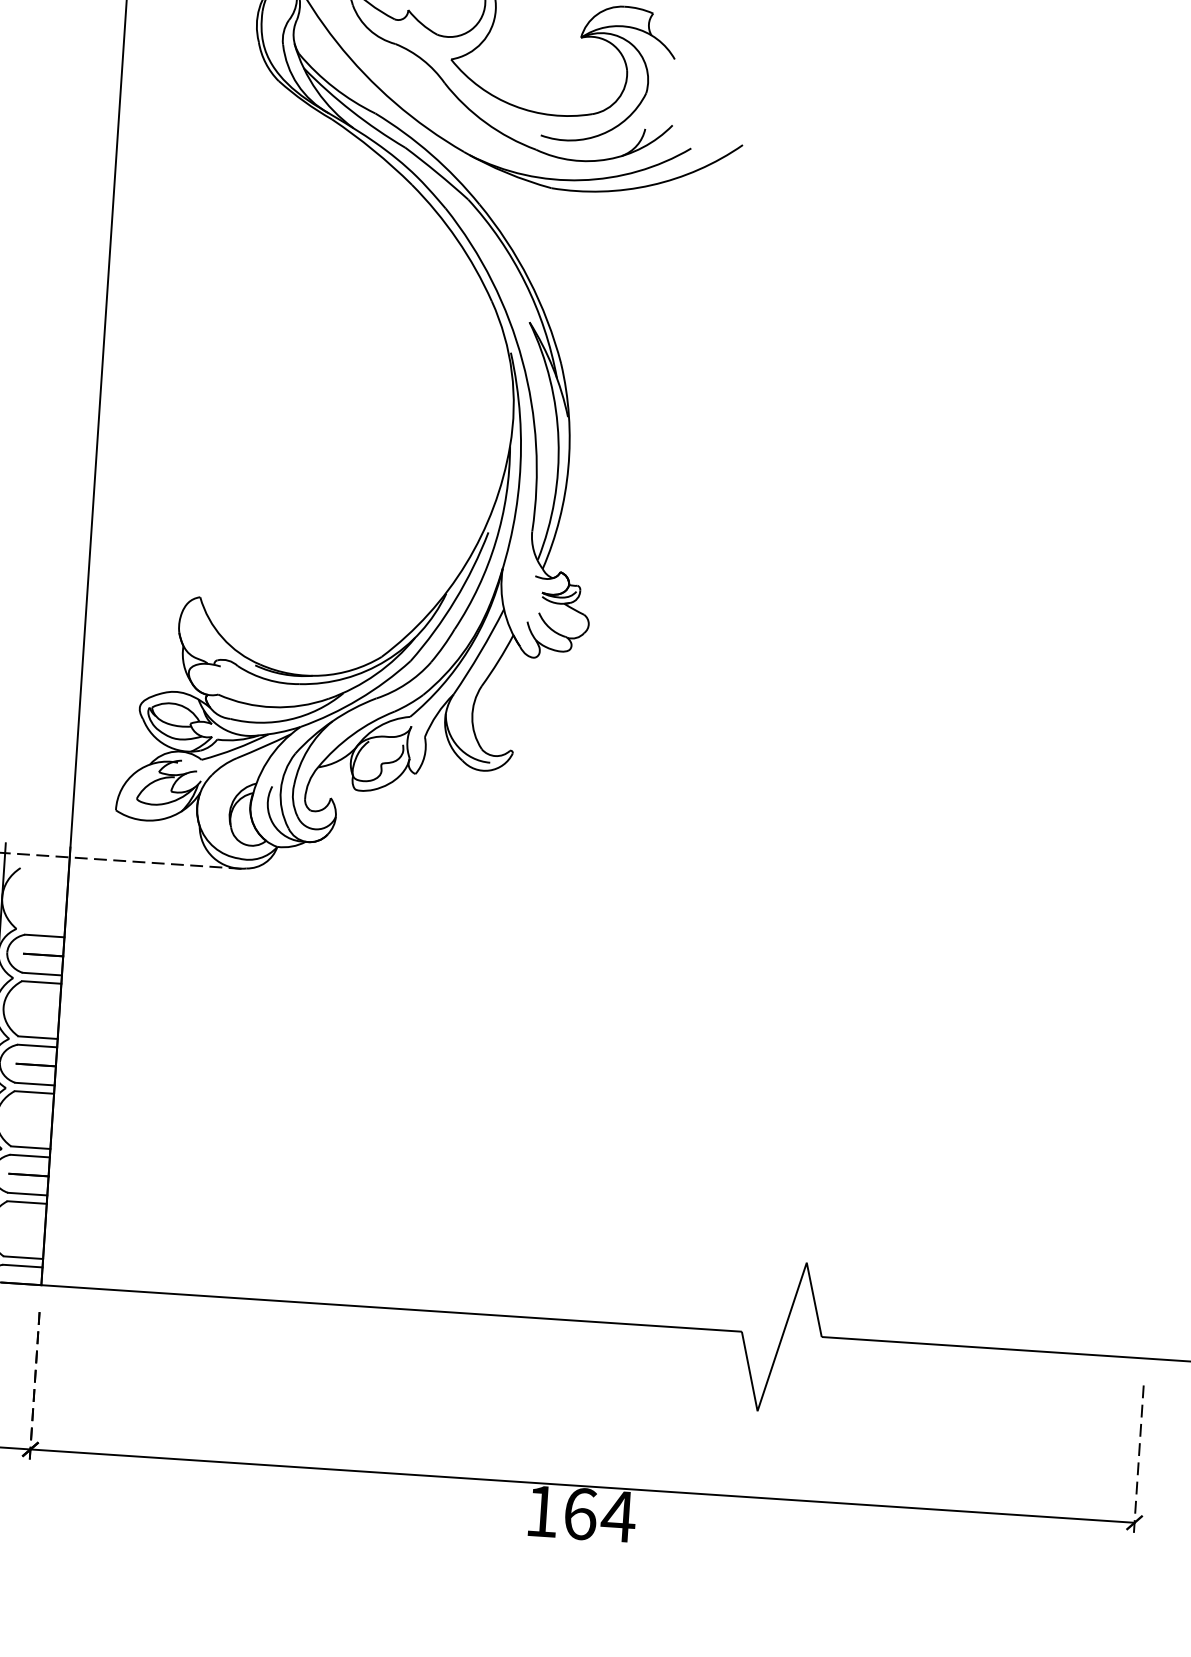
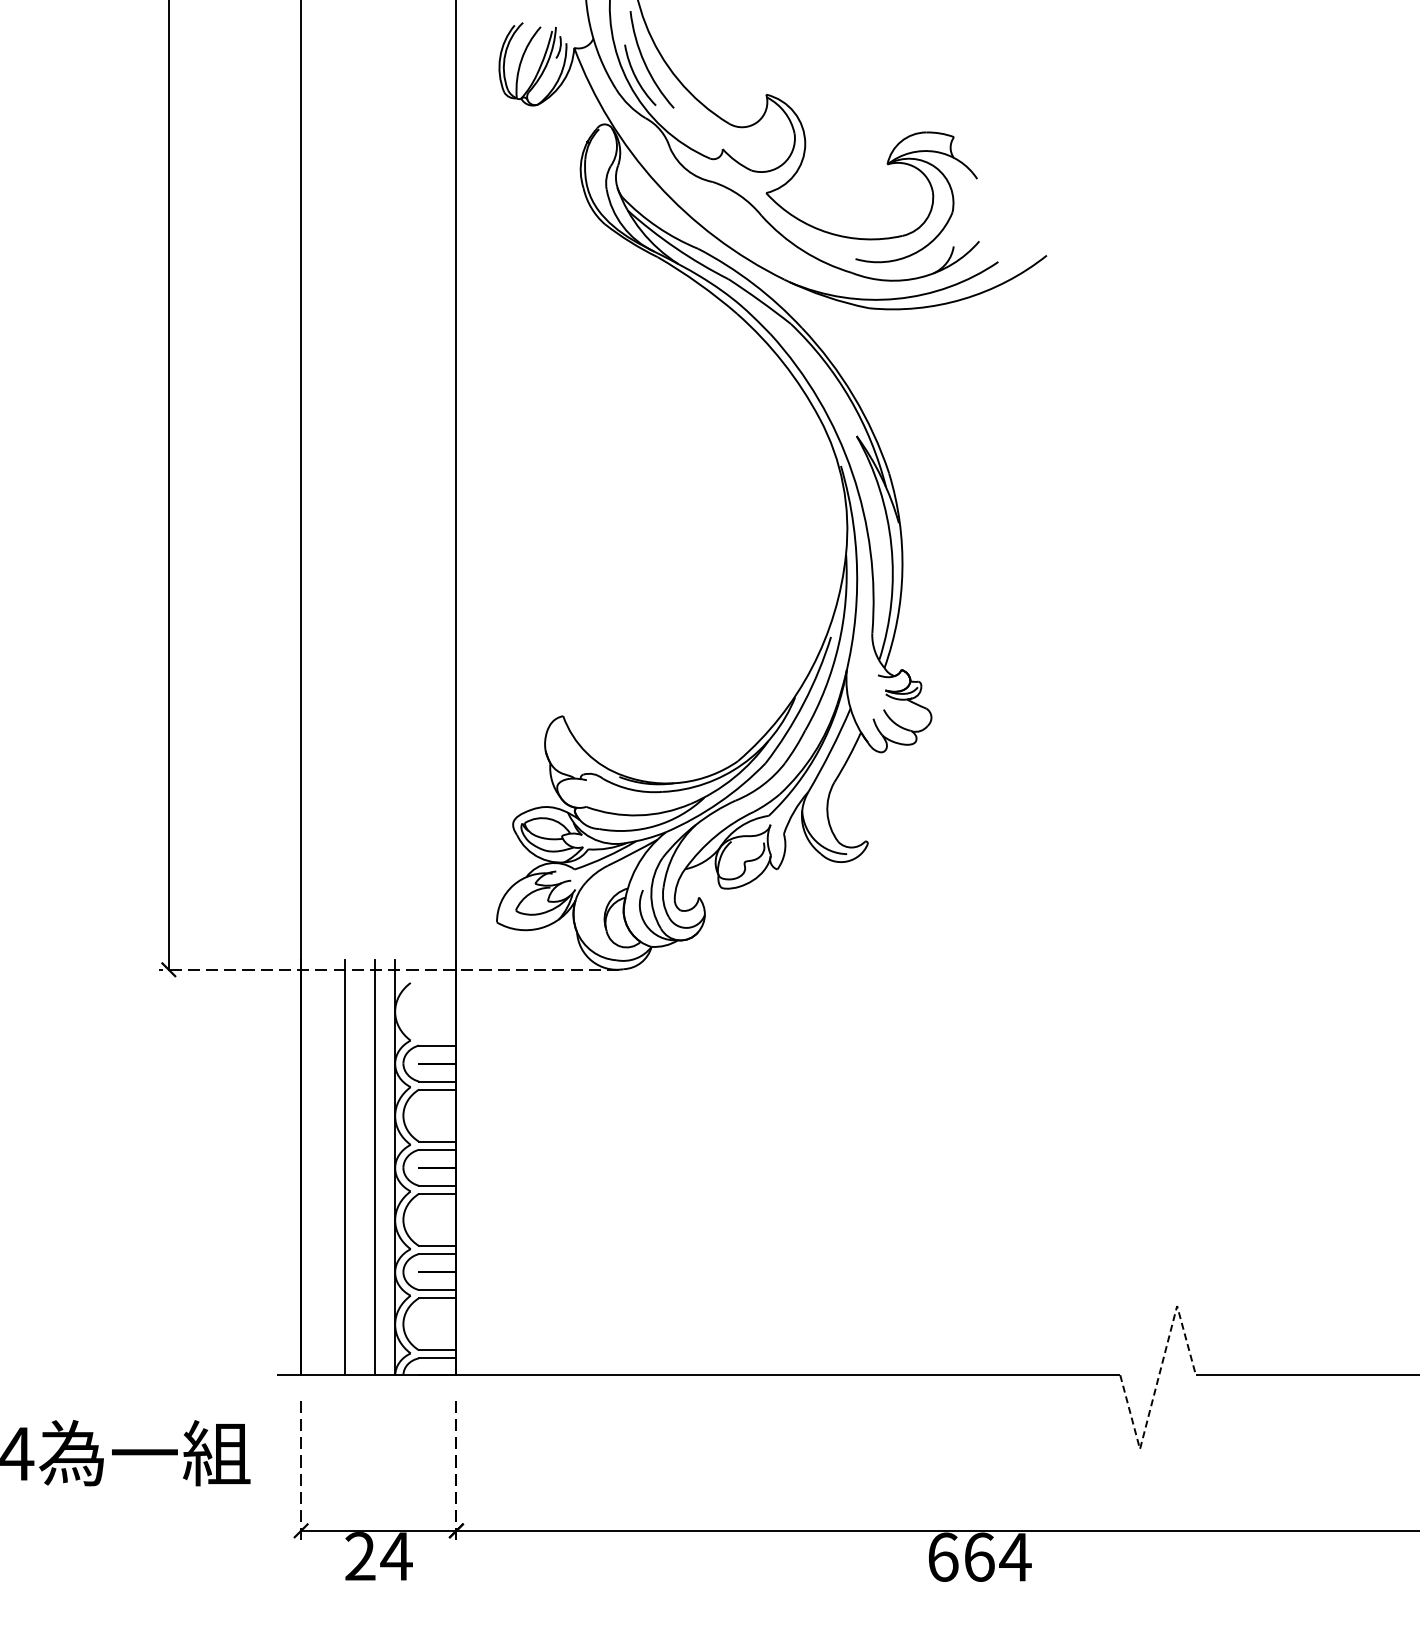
line: (781, 1338) -> (1158, 1379), solid -> dashed
text: (542, 1510) -> (943, 1556), 164 -> 664

